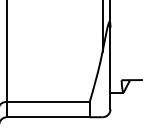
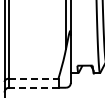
line: (47, 101) -> (33, 78), solid -> dashed
line: (47, 116) -> (33, 87), solid -> dashed

